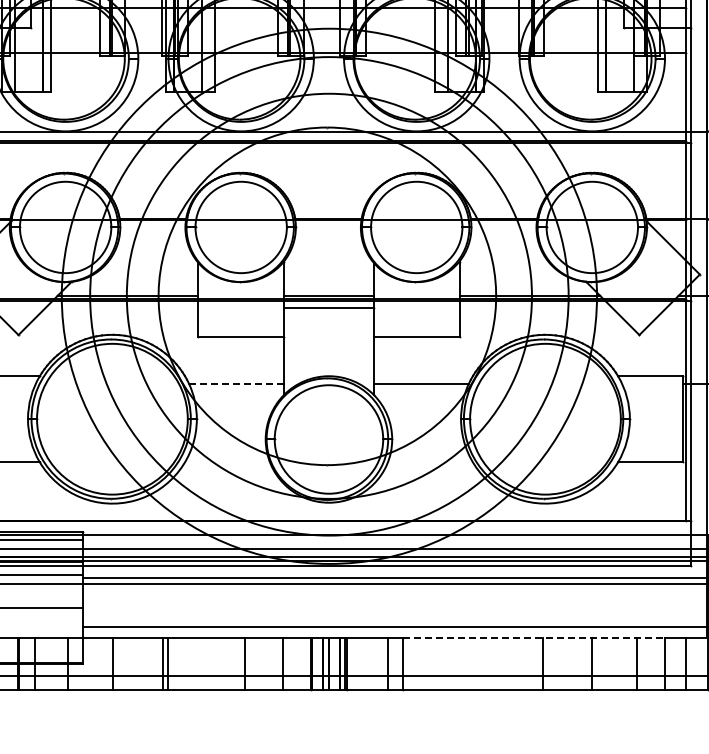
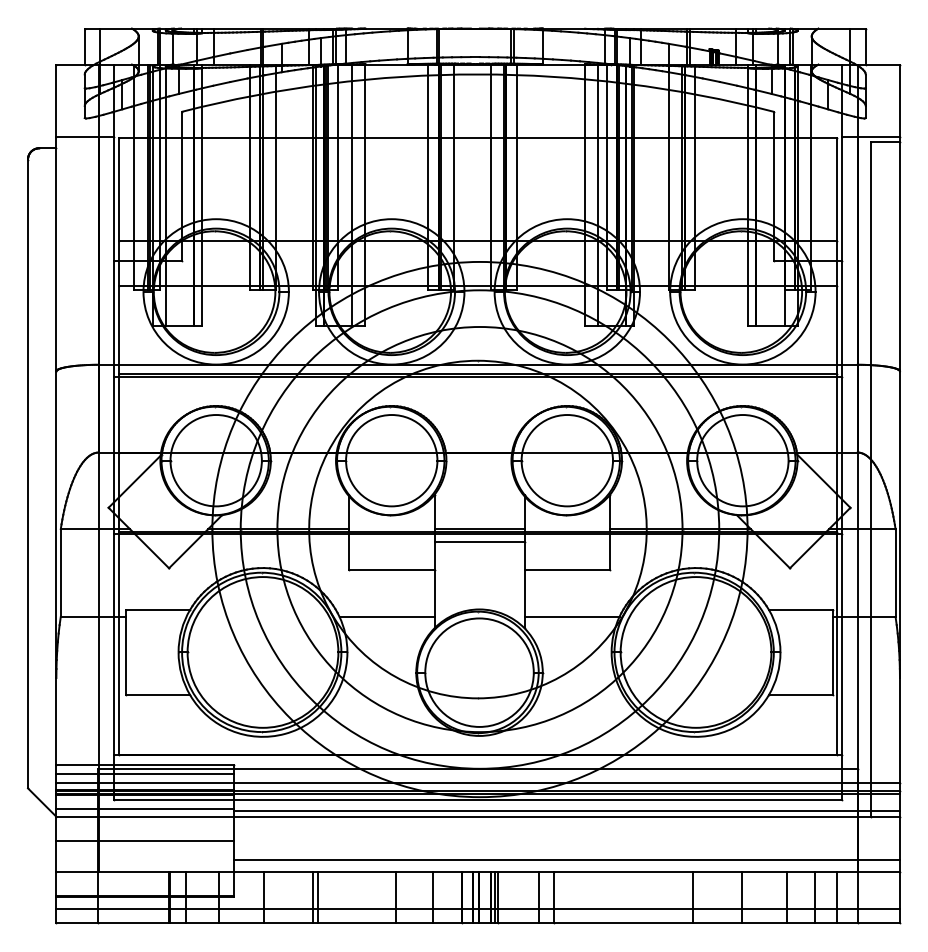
line: (236, 383) -> (387, 616), dashed -> solid
line: (533, 638) -> (684, 871), dashed -> solid

